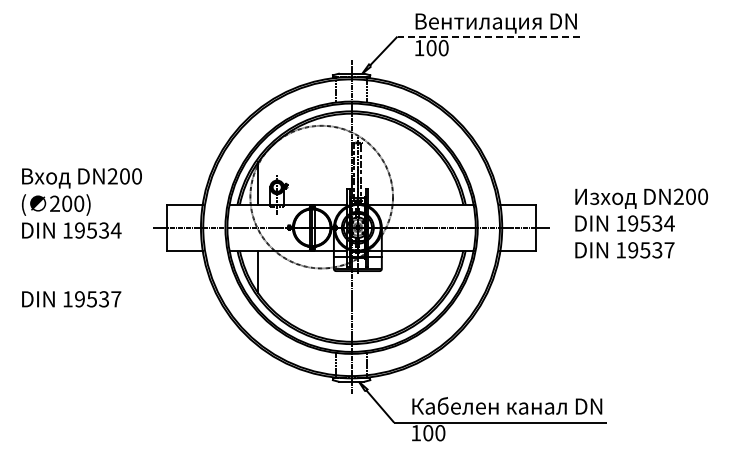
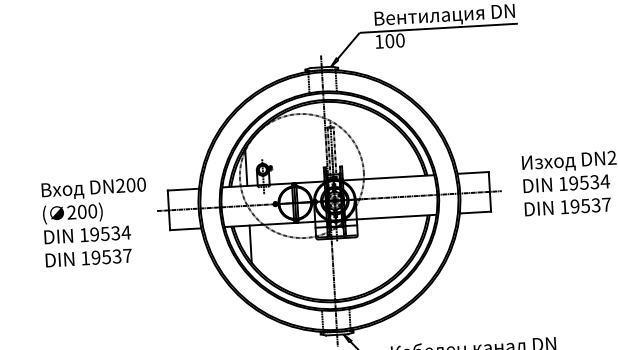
line: (488, 36) -> (438, 28), dashed -> solid
text: (81, 203) -> (94, 210), moved
text: (71, 299) -> (88, 258), moved

